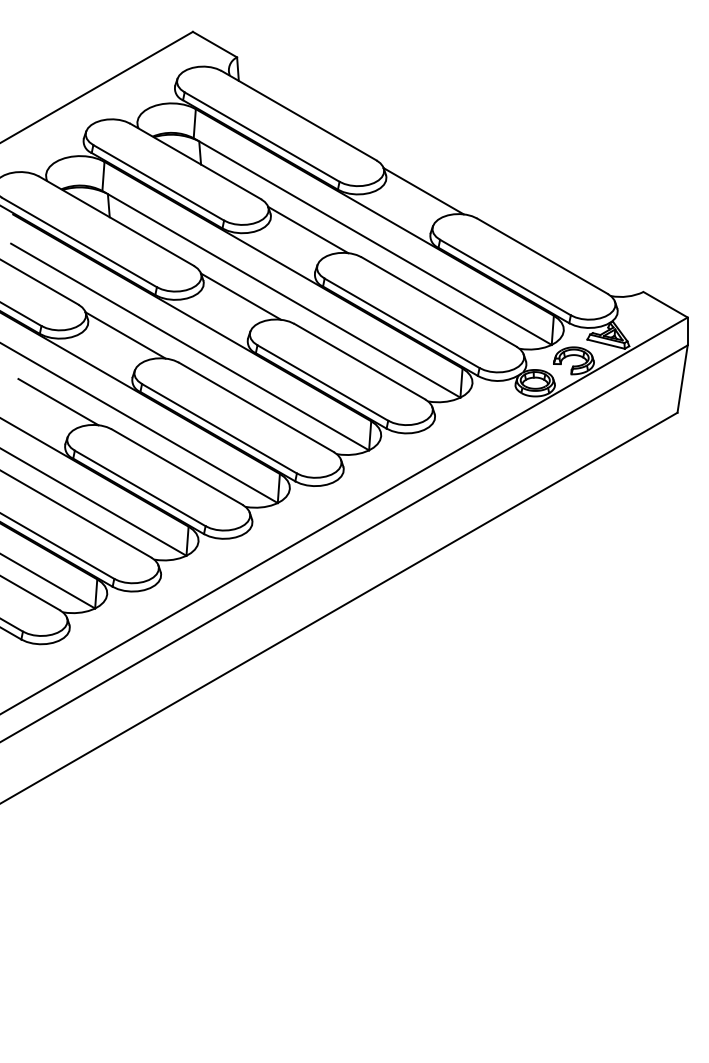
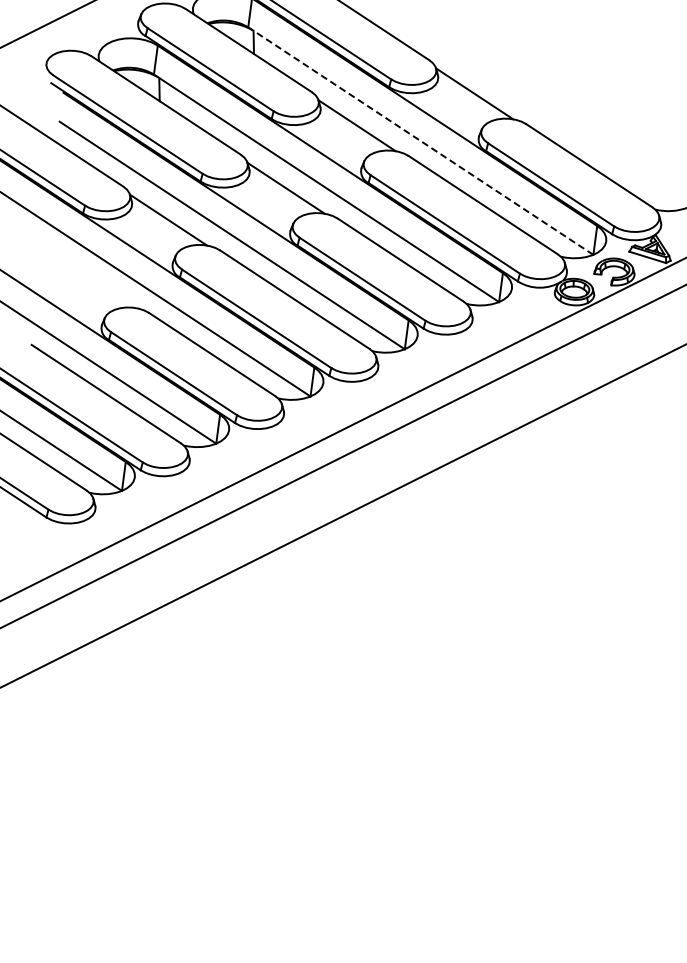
line: (372, 241) -> (420, 140), solid -> dashed
line: (58, 402) -> (97, 283), removed

